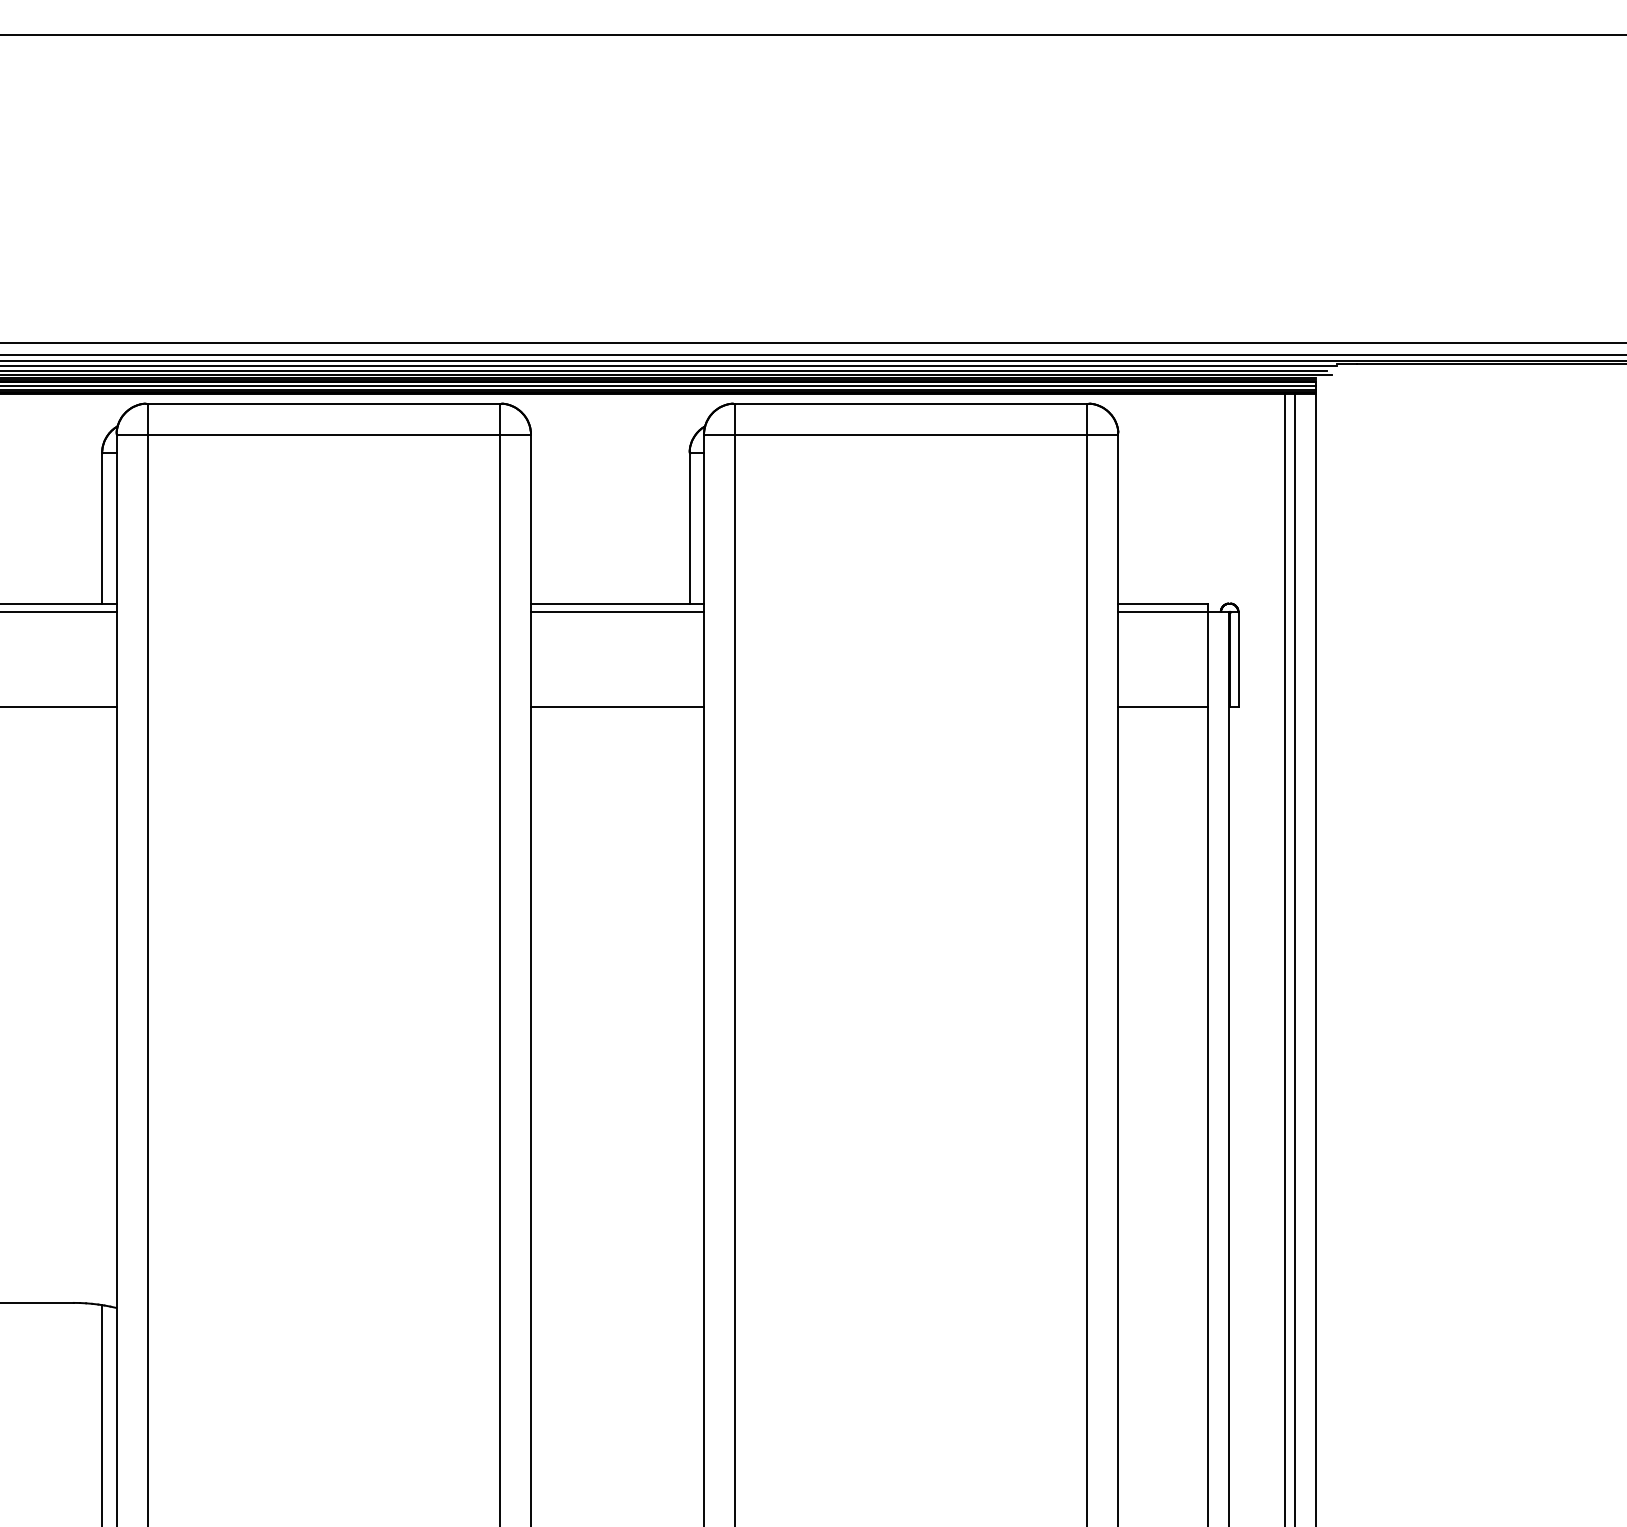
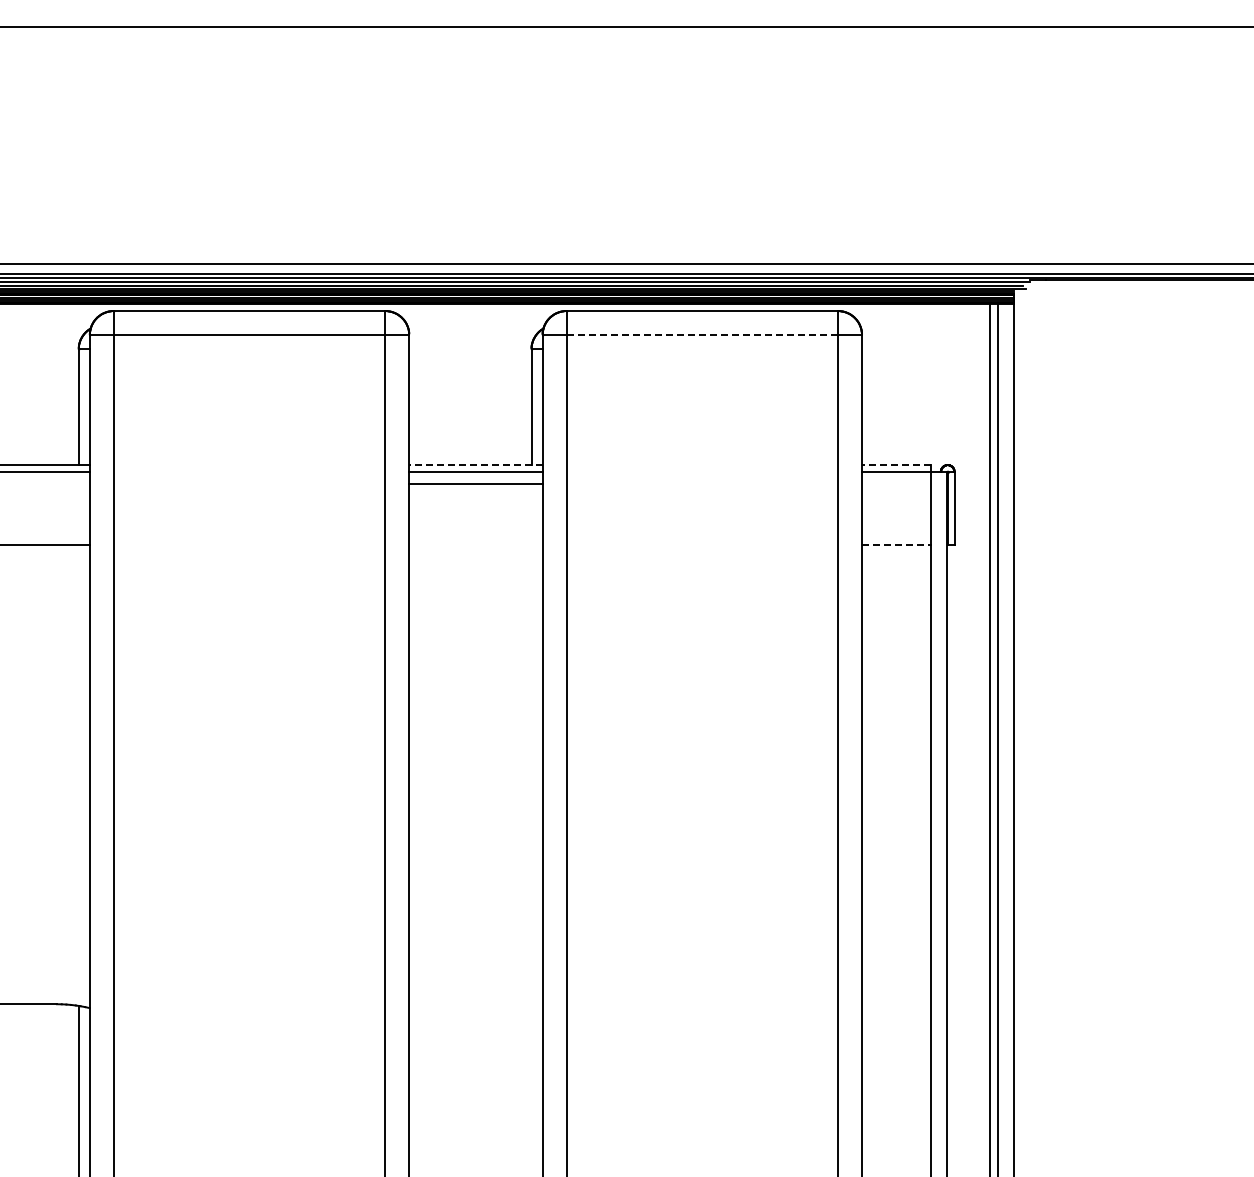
line: (911, 435) -> (702, 335), solid -> dashed
line: (616, 603) -> (475, 465), solid -> dashed
line: (1163, 603) -> (896, 465), solid -> dashed
line: (616, 707) -> (475, 484), moved
line: (1163, 707) -> (896, 545), solid -> dashed

